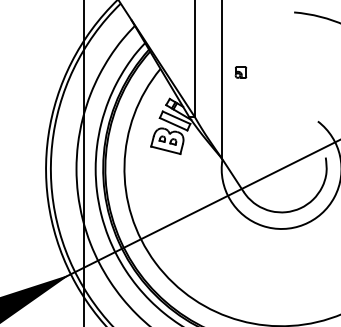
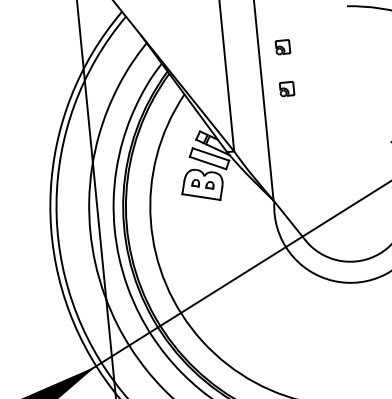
part: (240, 39) -> (282, 47), added

